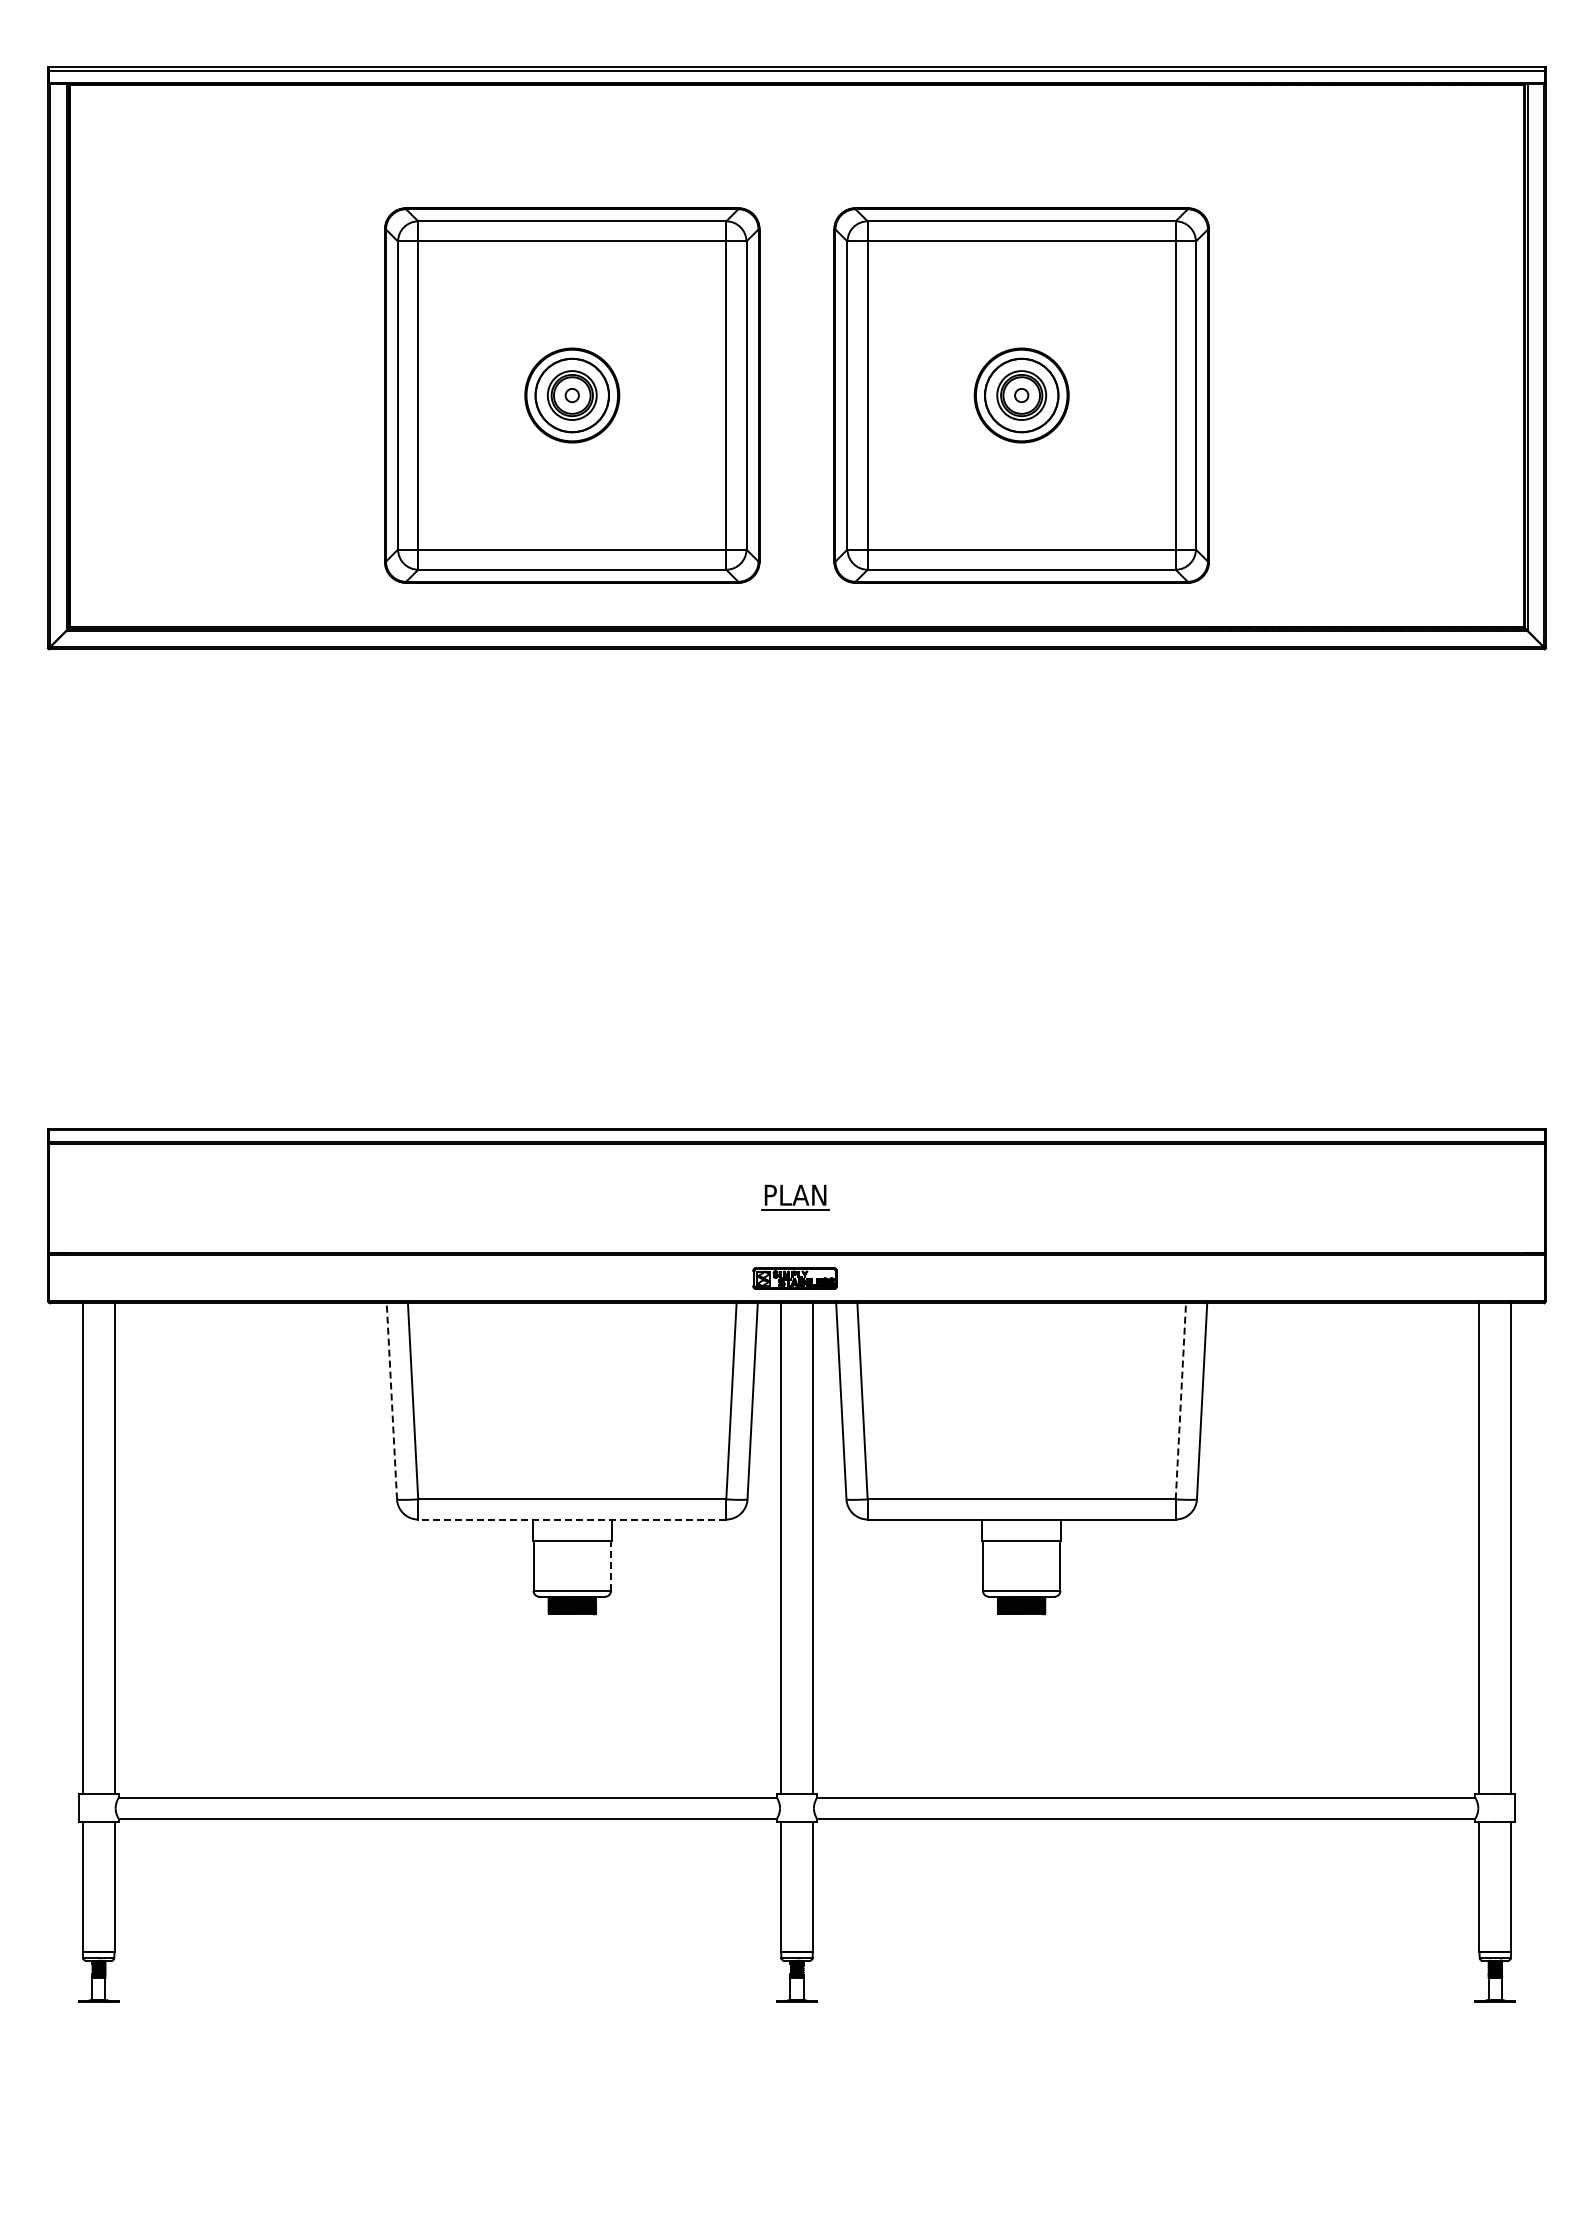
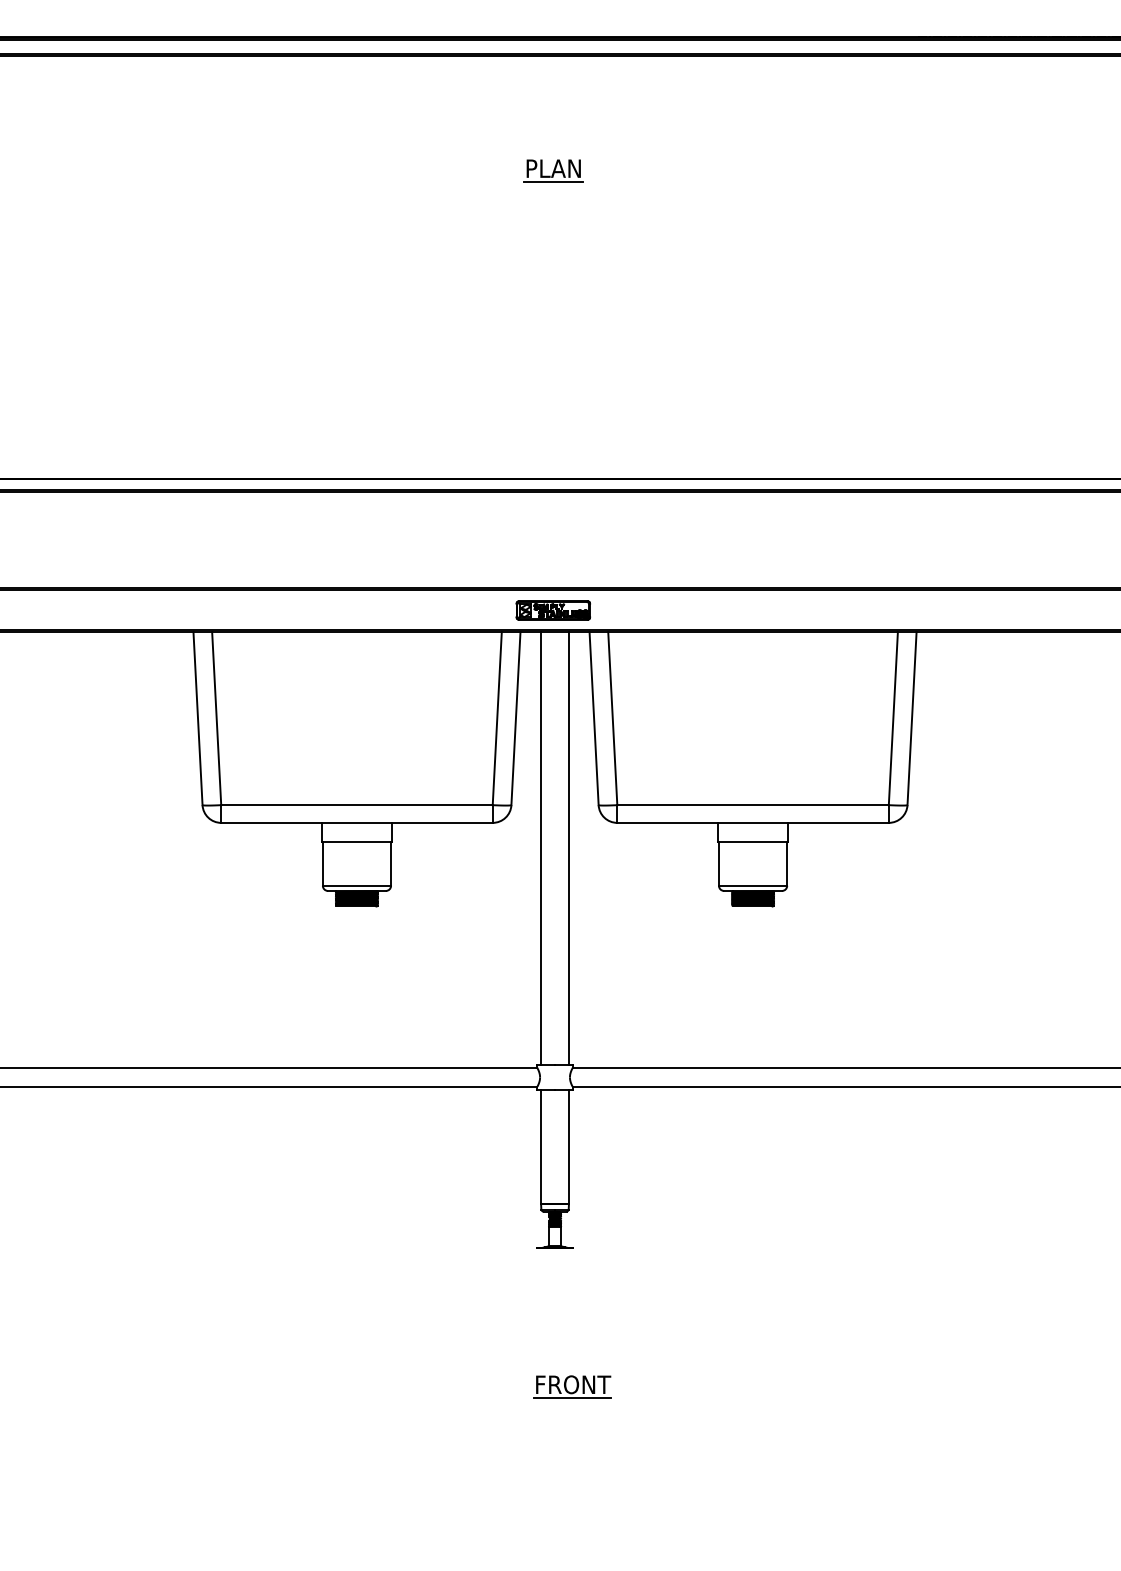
part: (795, 1197) -> (553, 170), moved
line: (391, 1400) -> (197, 717), dashed -> solid
line: (1180, 1400) -> (893, 717), dashed -> solid
line: (571, 1519) -> (356, 822), dashed -> solid
line: (610, 1565) -> (390, 863), dashed -> solid
part: (816, 2159) -> (572, 1386), added

